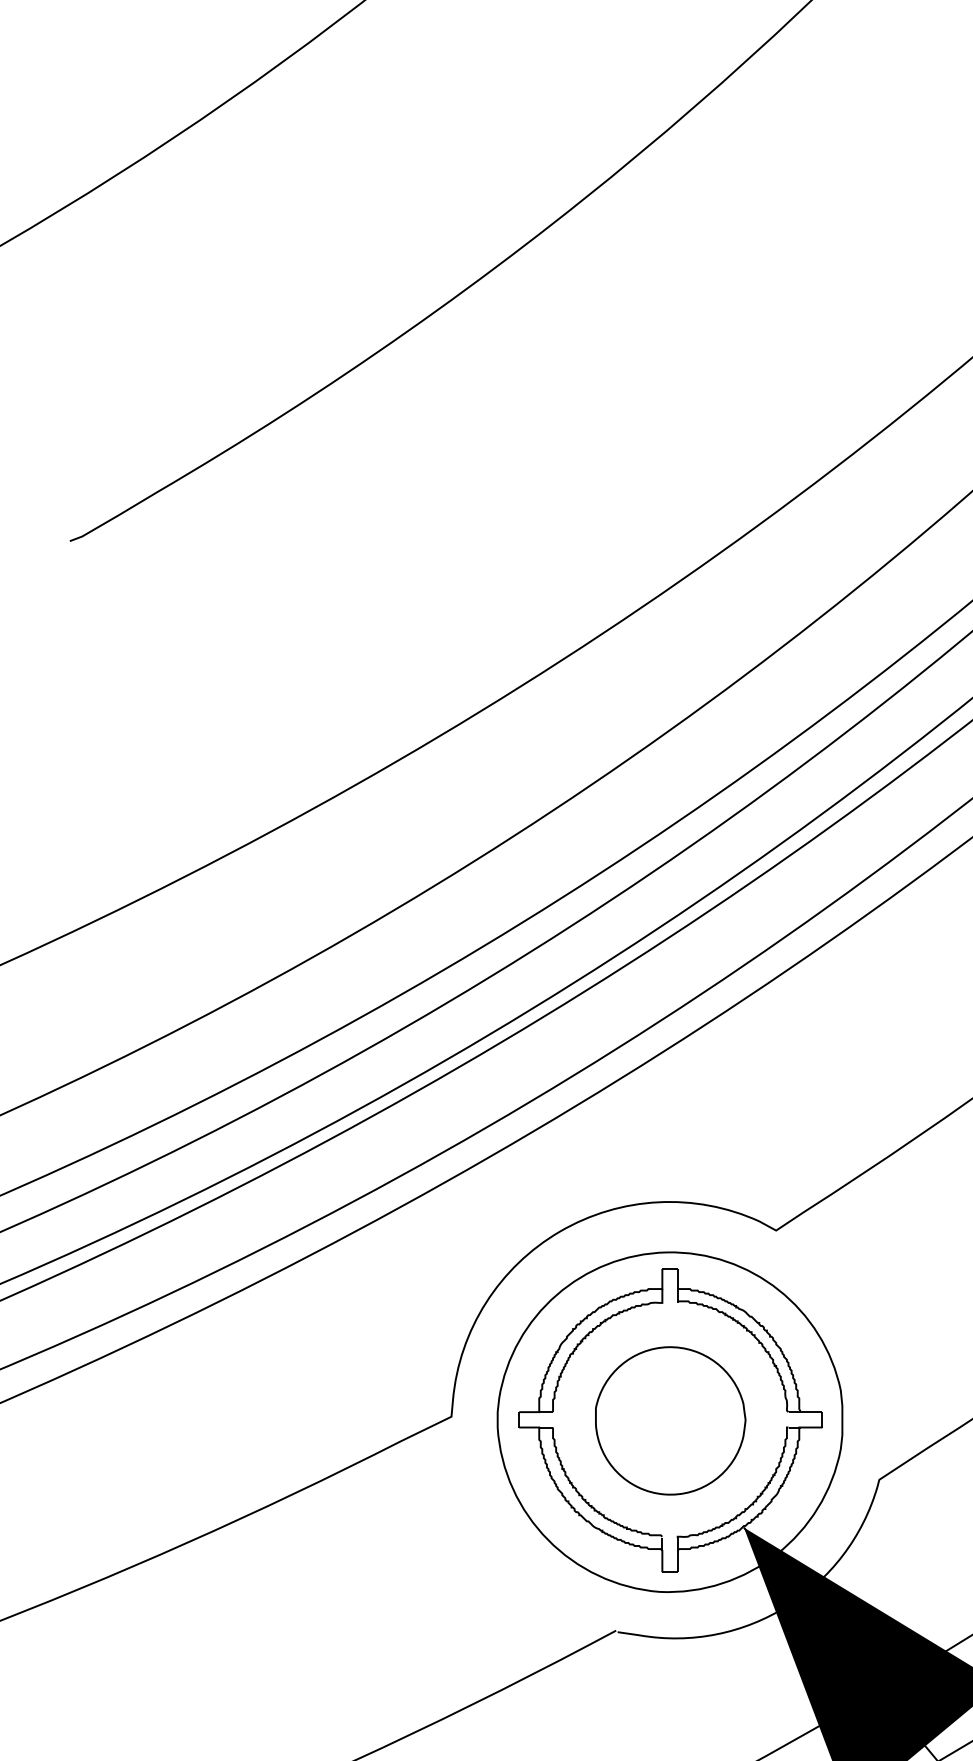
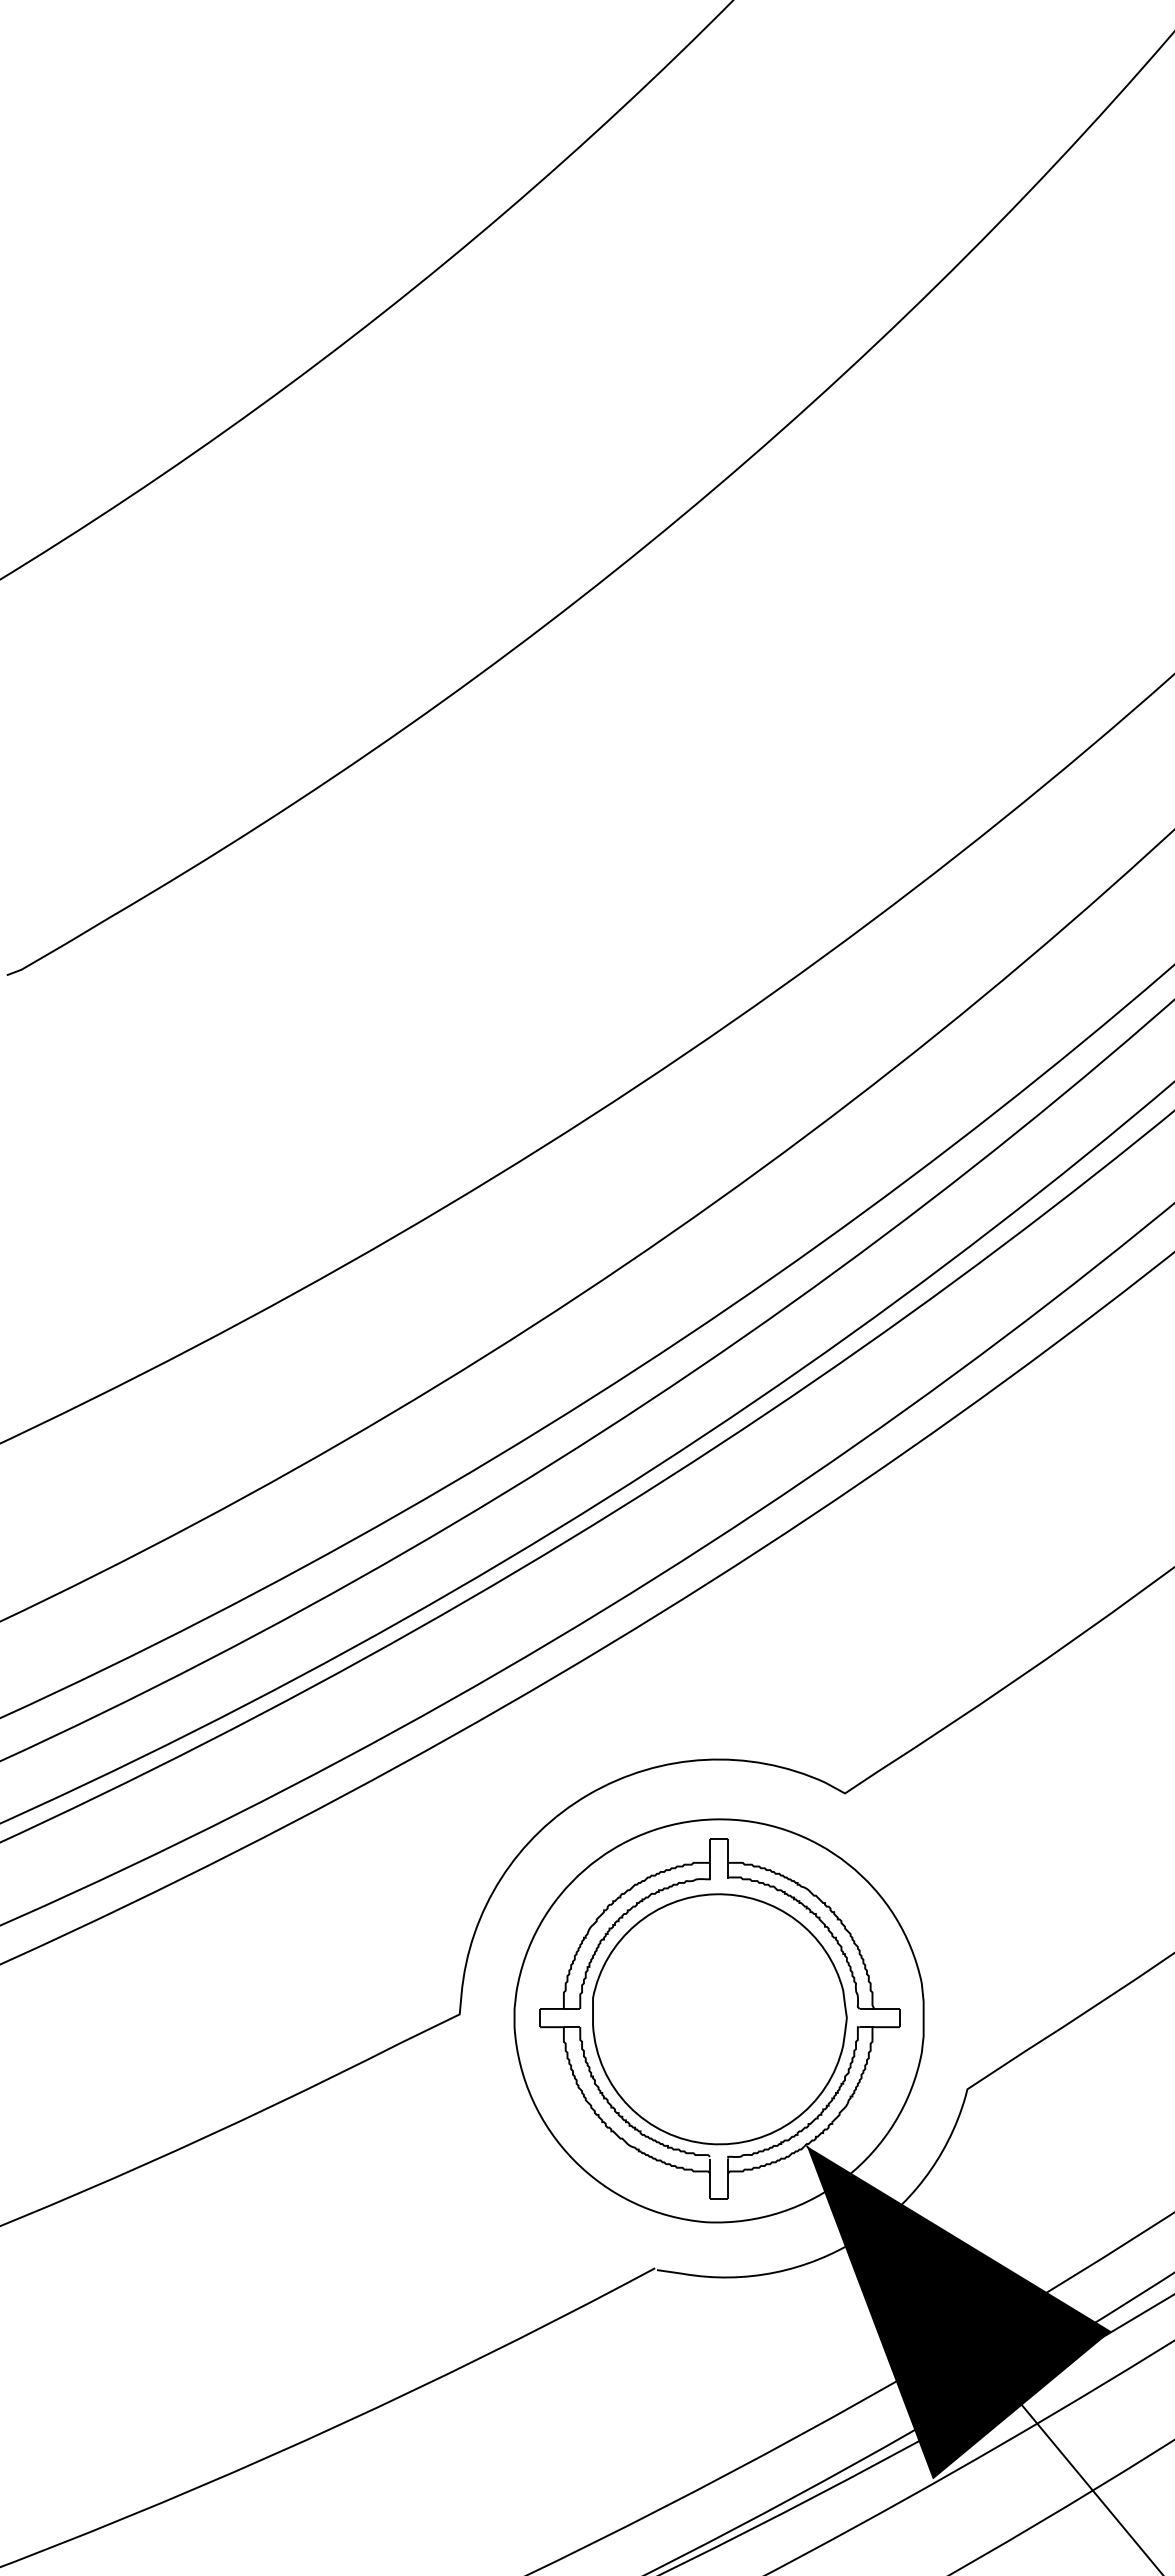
part: (670, 1421) -> (719, 2019), size x1.43

